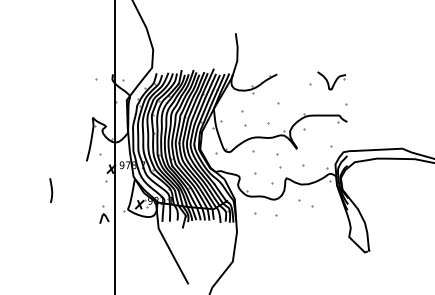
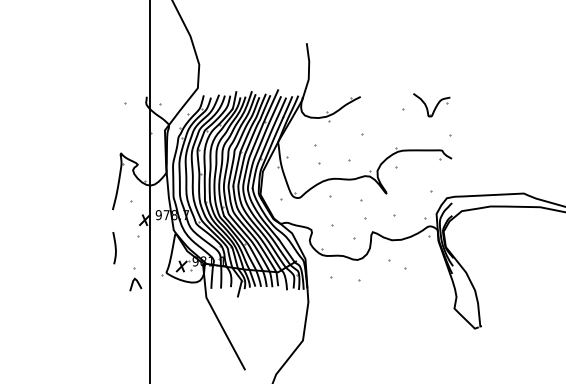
curve: (51, 190) -> (115, 247), moved

